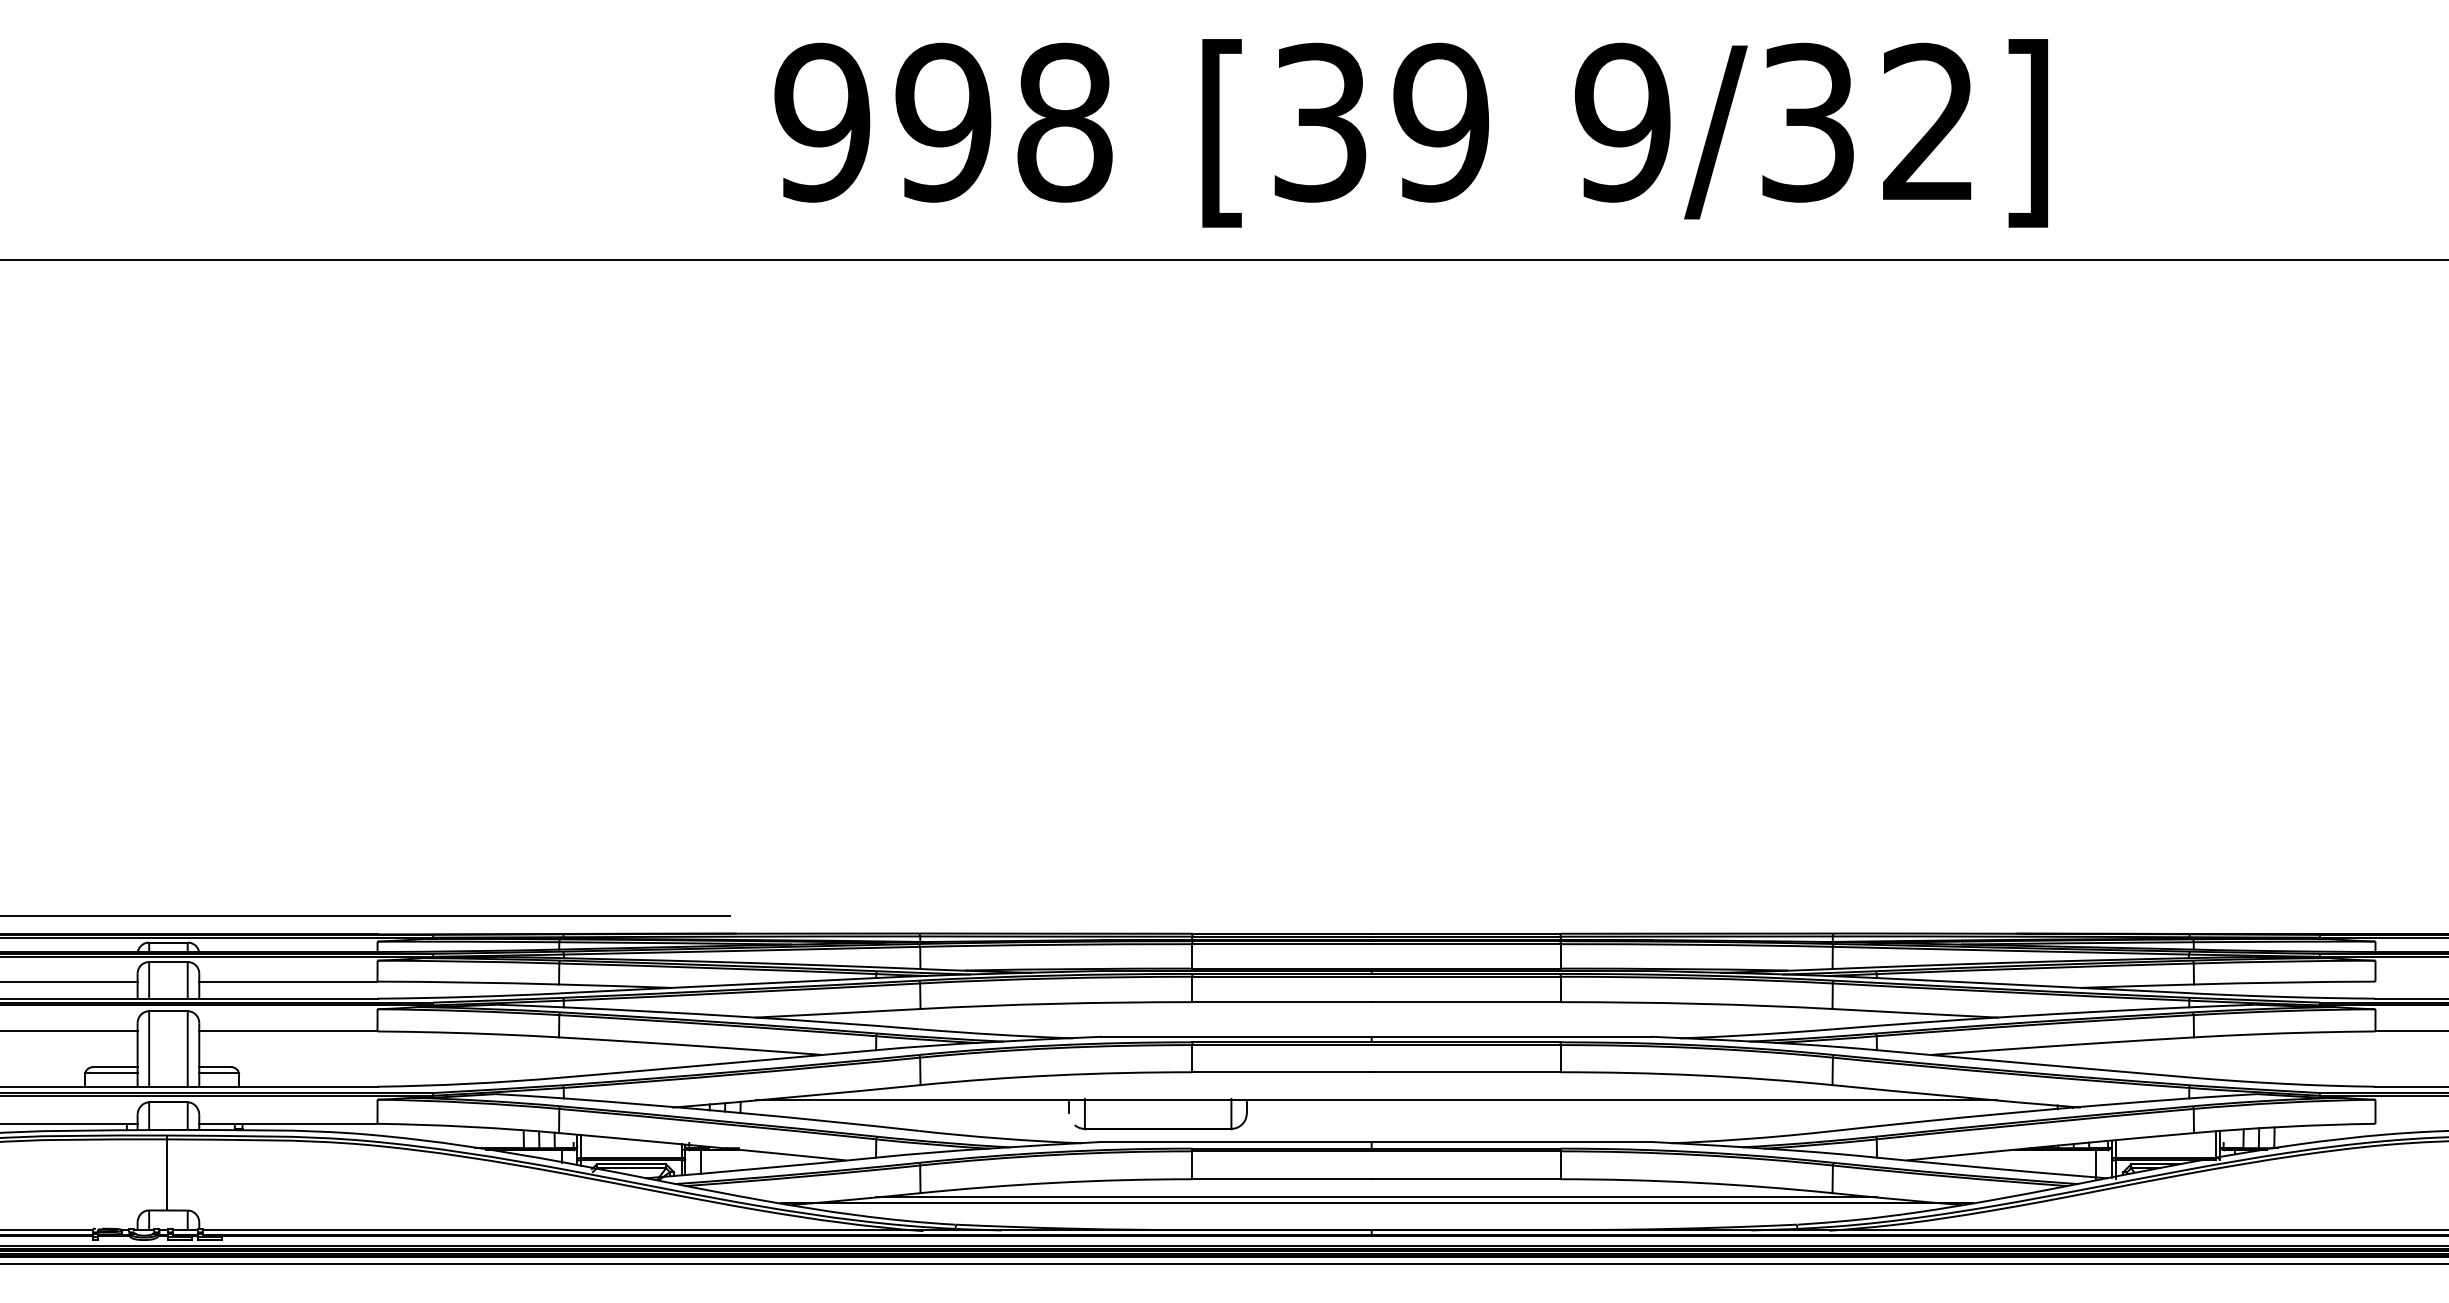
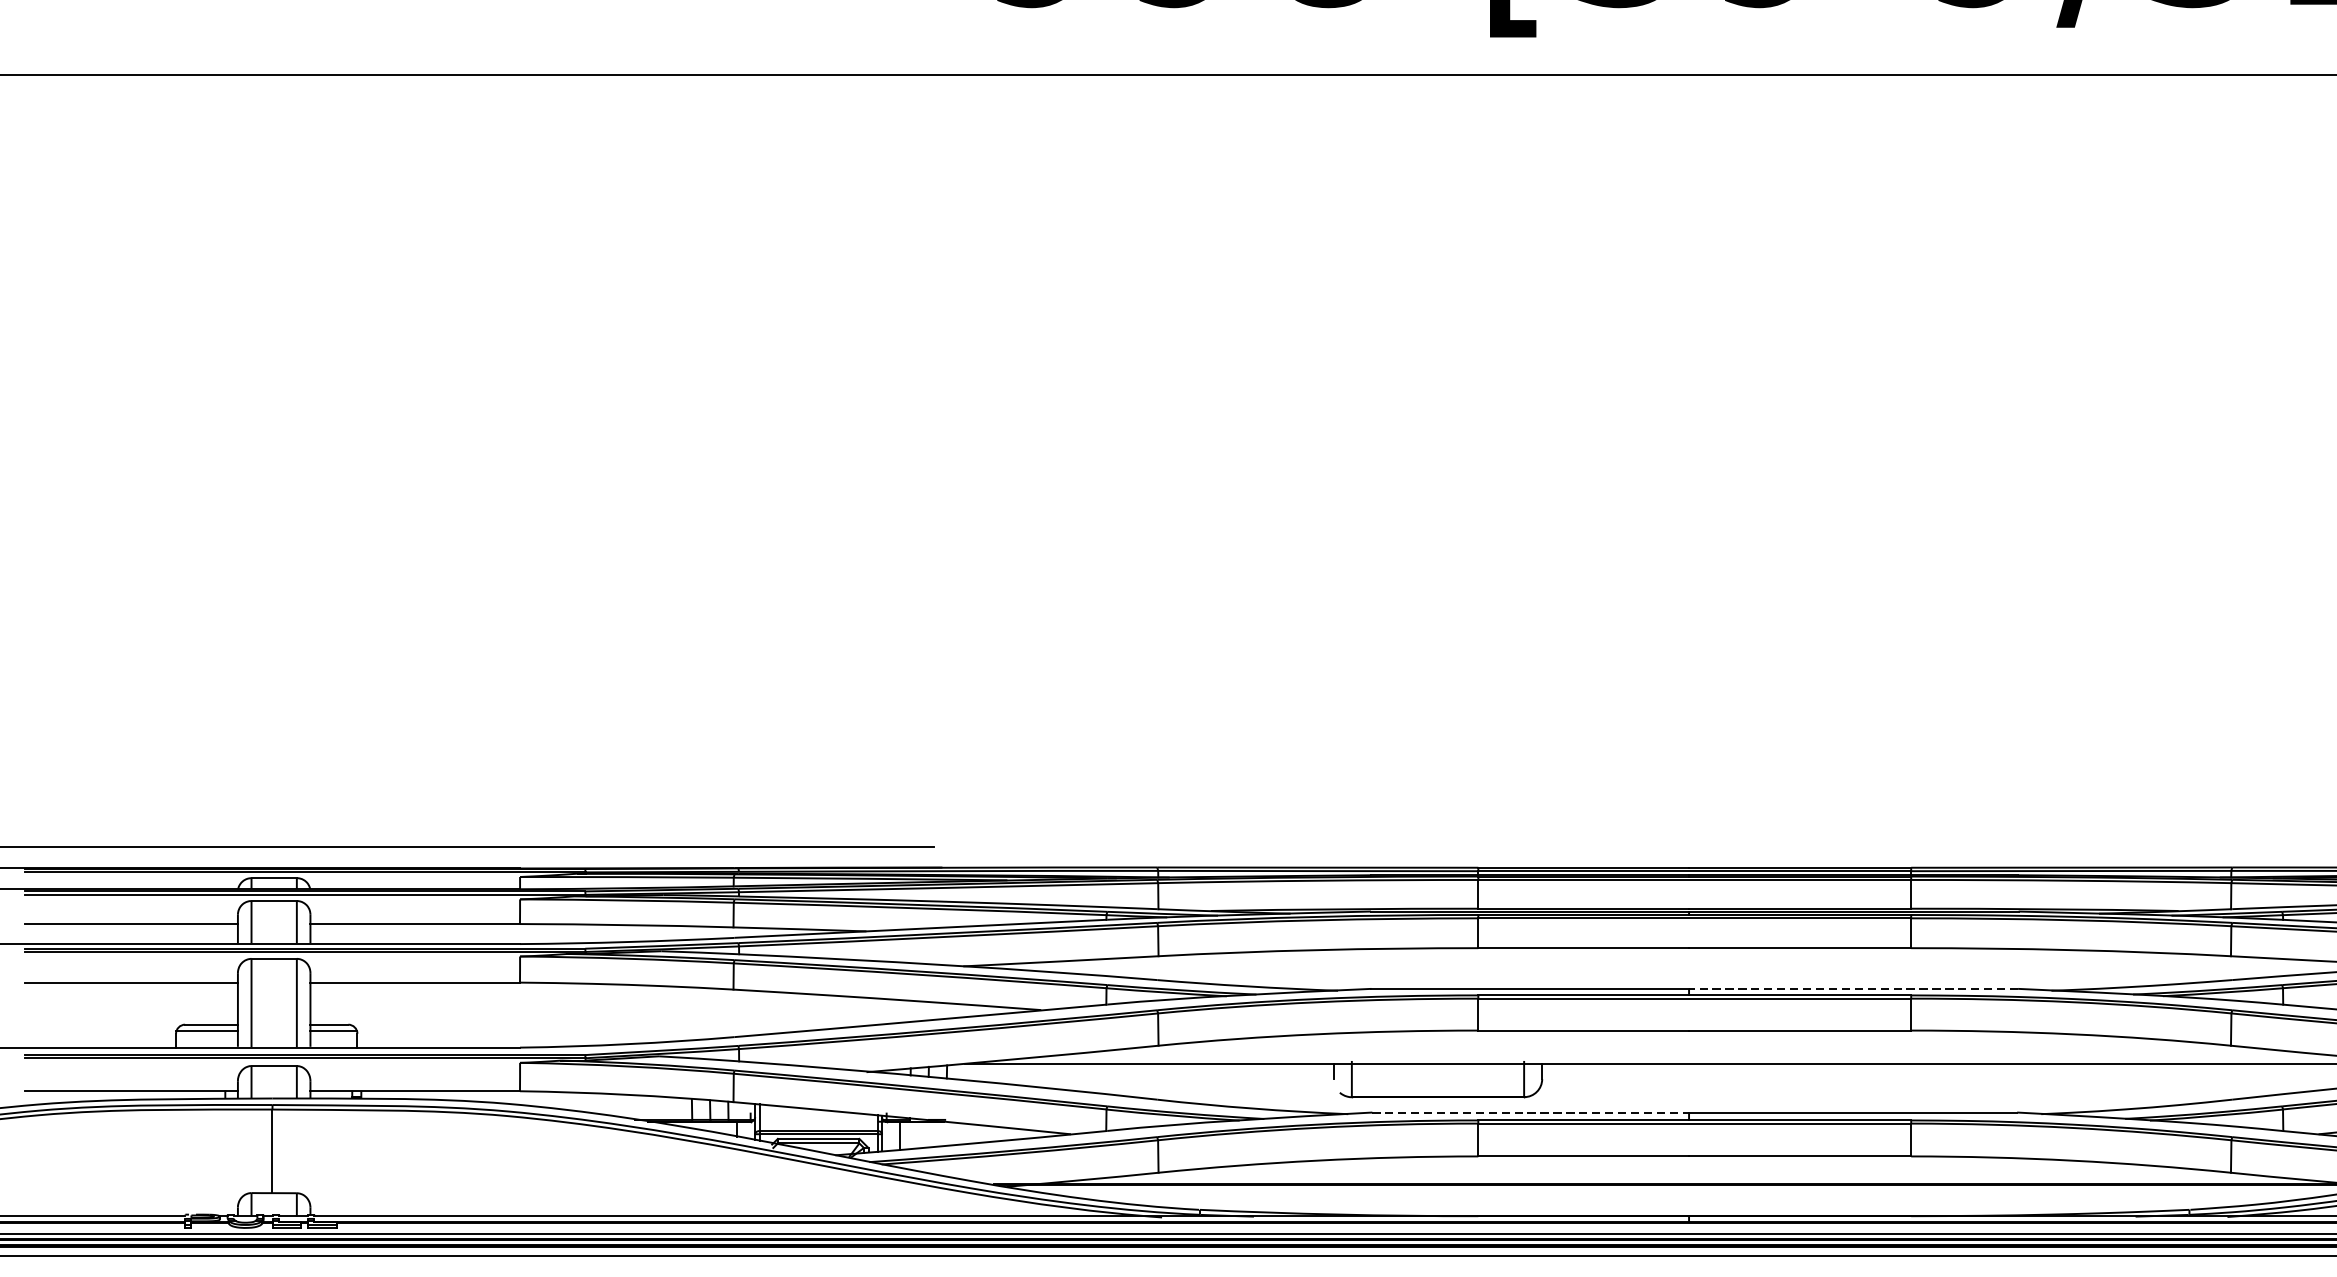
line: (1511, 1036) -> (1853, 988), solid -> dashed
line: (1236, 1141) -> (1530, 1112), solid -> dashed
line: (1376, 1197) -> (1694, 1177), removed

